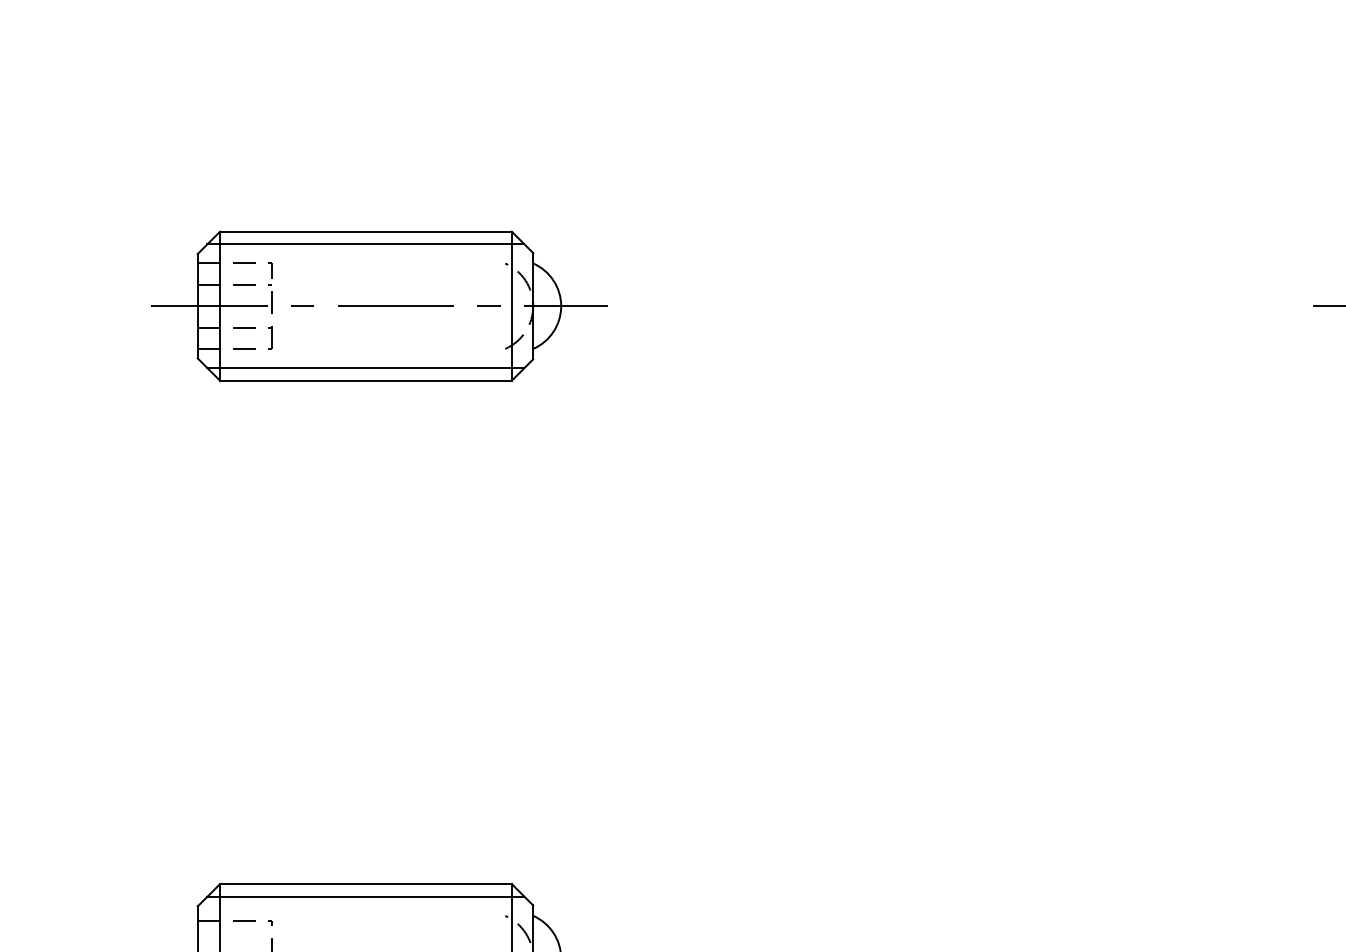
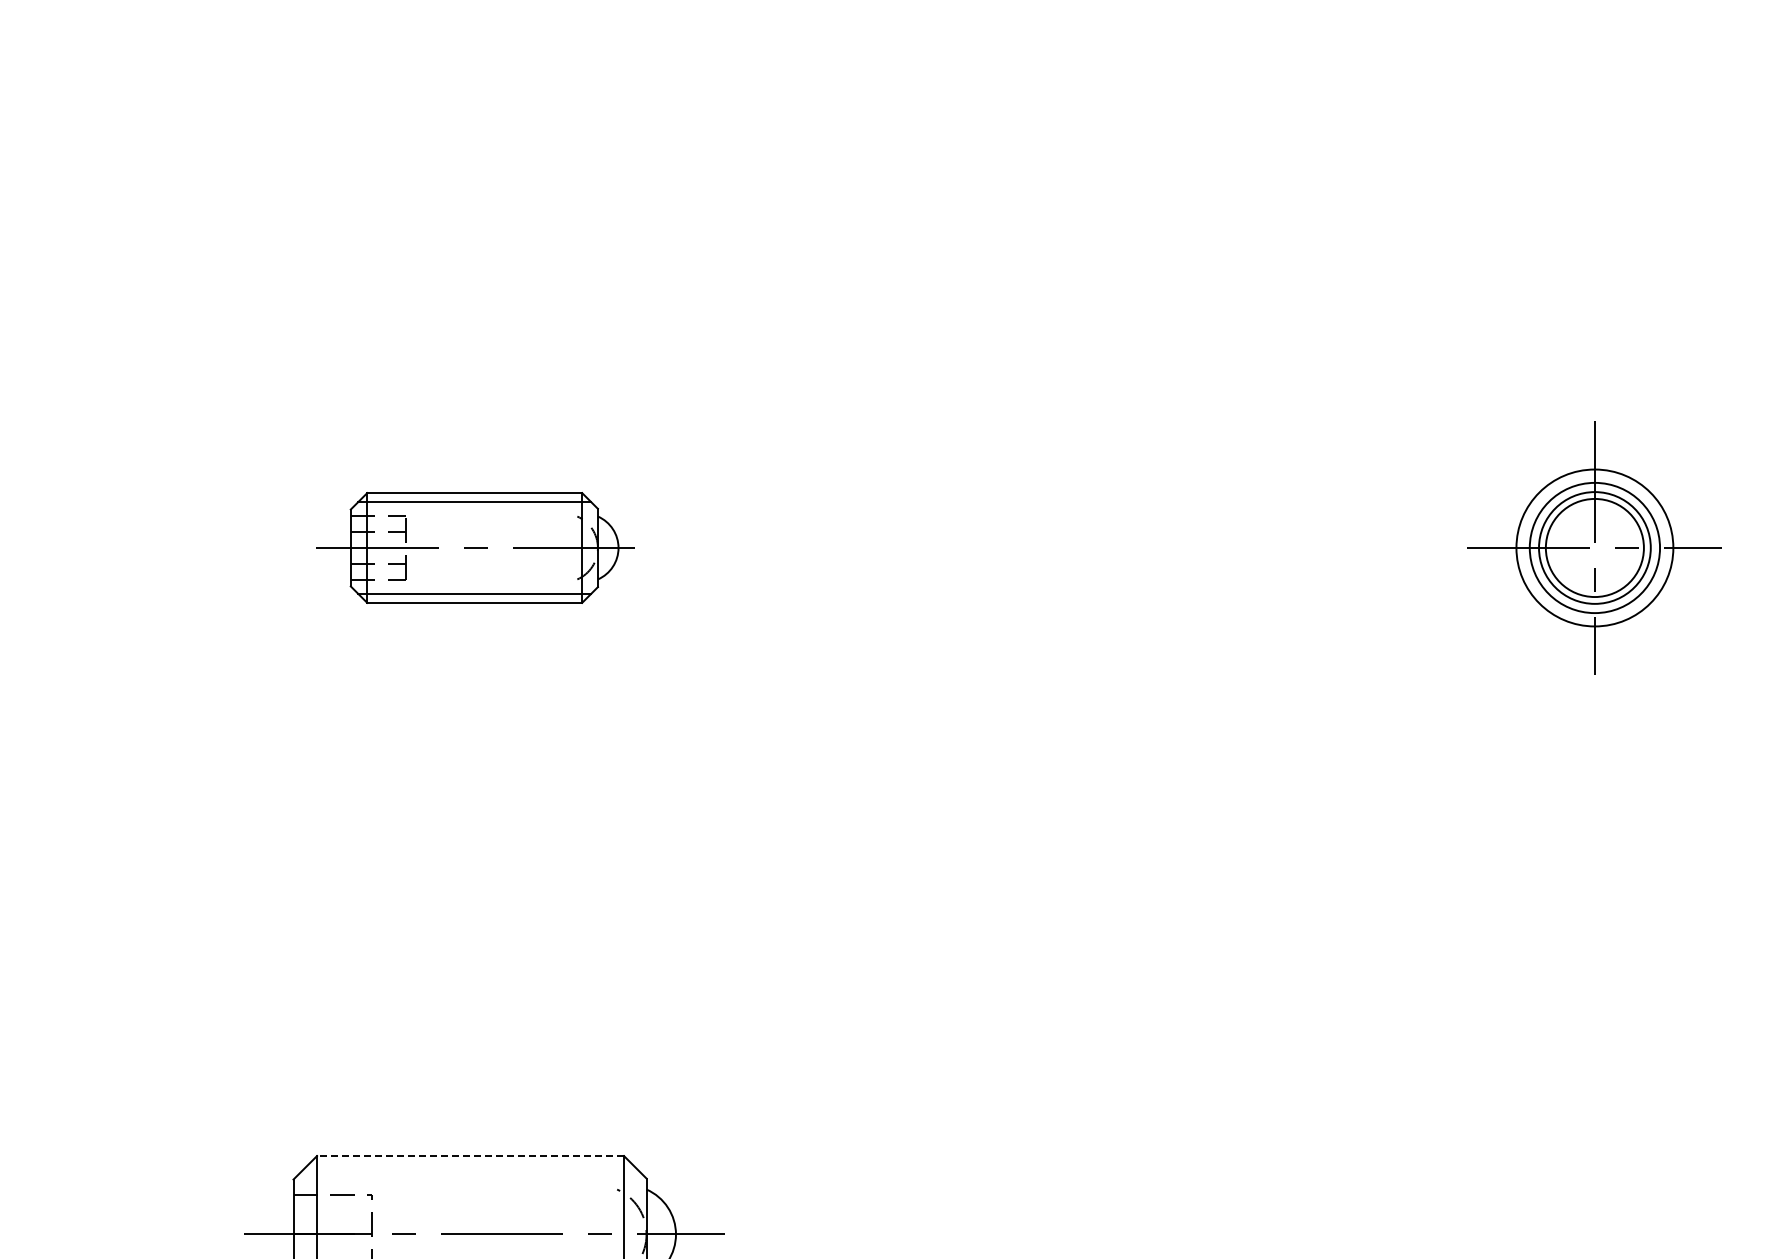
part: (379, 305) -> (484, 547), size x0.7
line: (365, 884) -> (470, 1156), solid -> dashed
line: (365, 896) -> (470, 1169), removed

